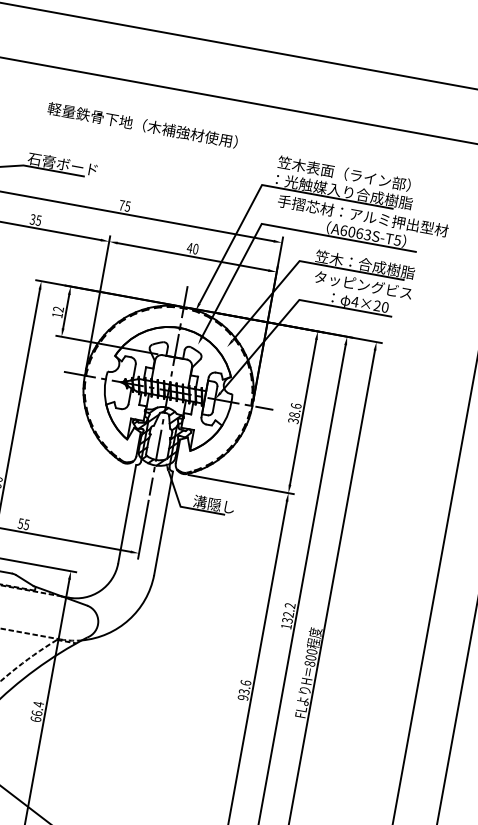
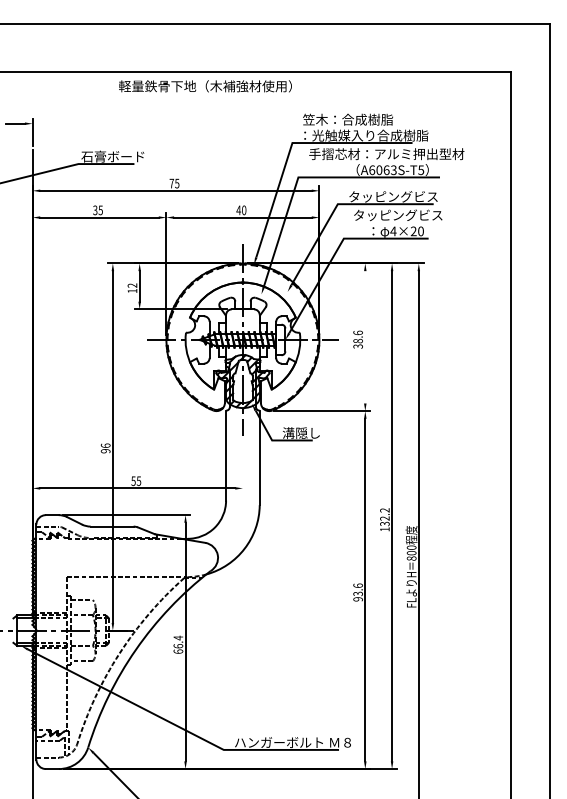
text: (142, 125) -> (205, 86), moved
text: (358, 175) -> (376, 119), 笠木表面（ライン部） -> 笠木：合成樹脂
text: (364, 264) -> (395, 196), 笠木：合成樹脂 -> タッピングビス
line: (303, 412) -> (365, 337), removed
line: (142, 529) -> (242, 466), removed

